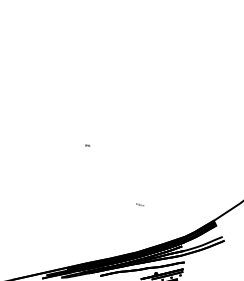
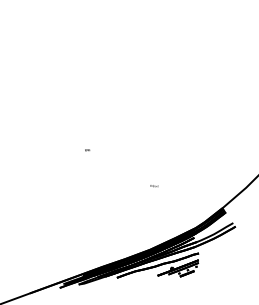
text: (140, 205) -> (154, 186), moved

